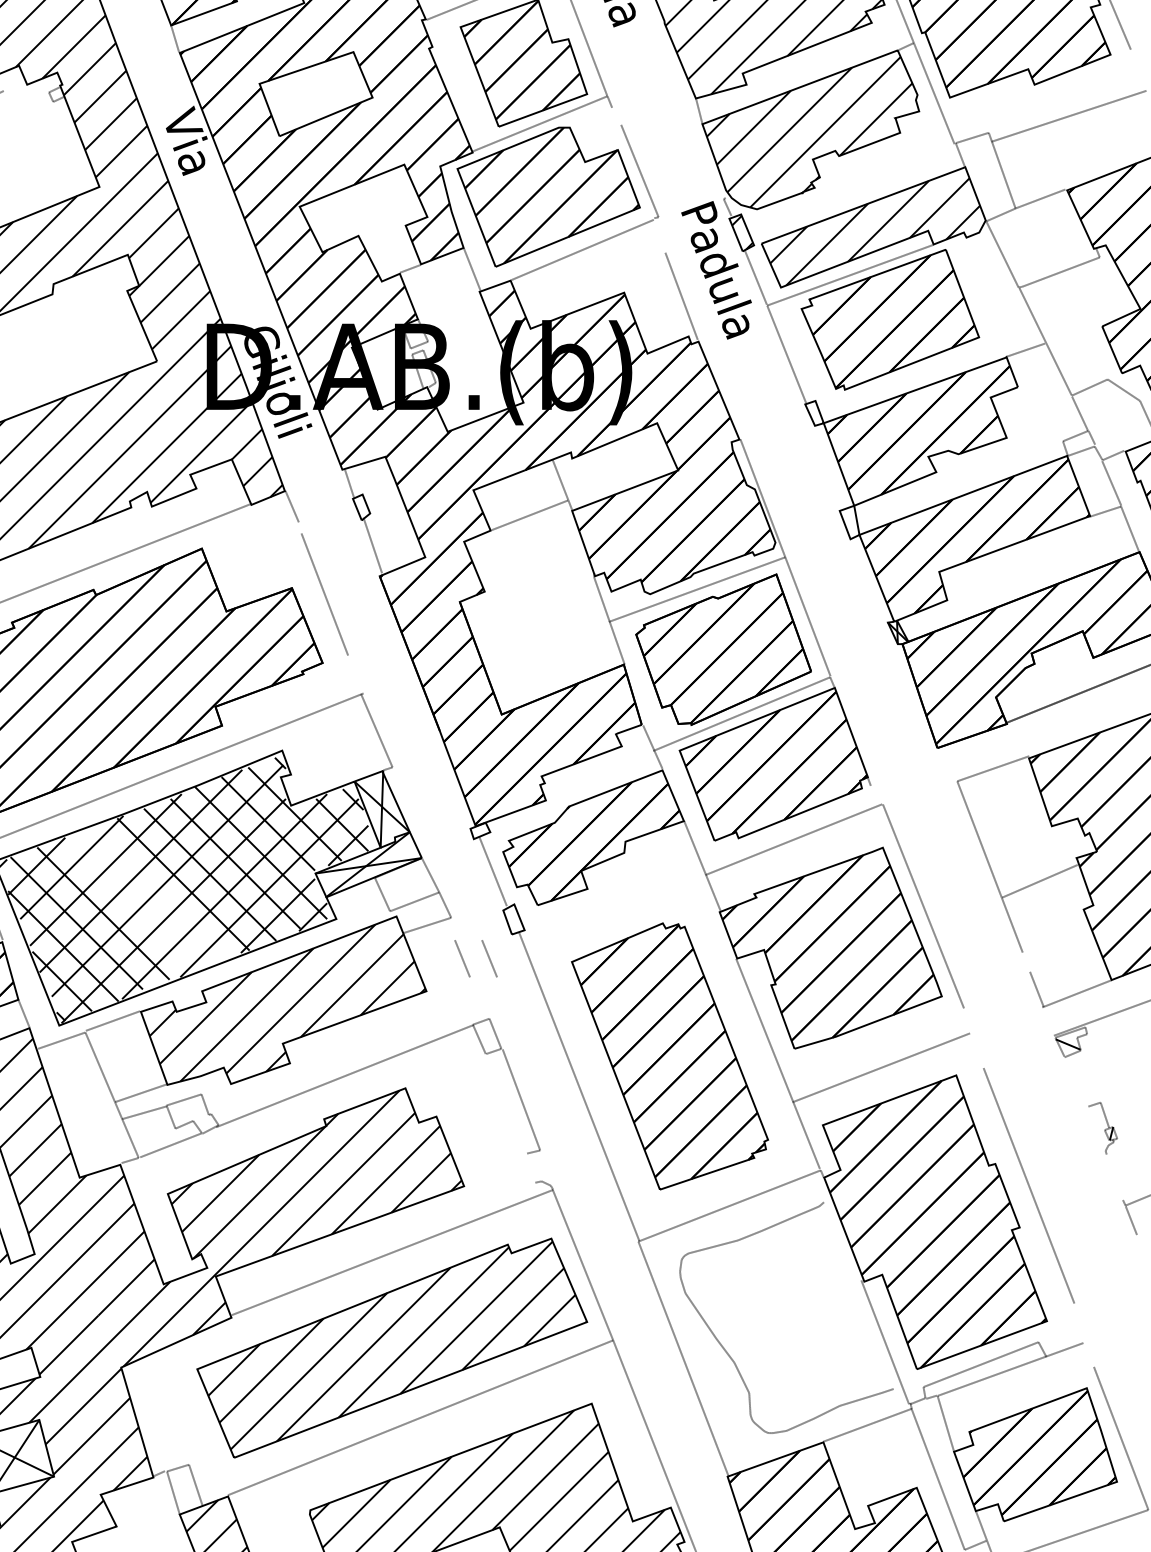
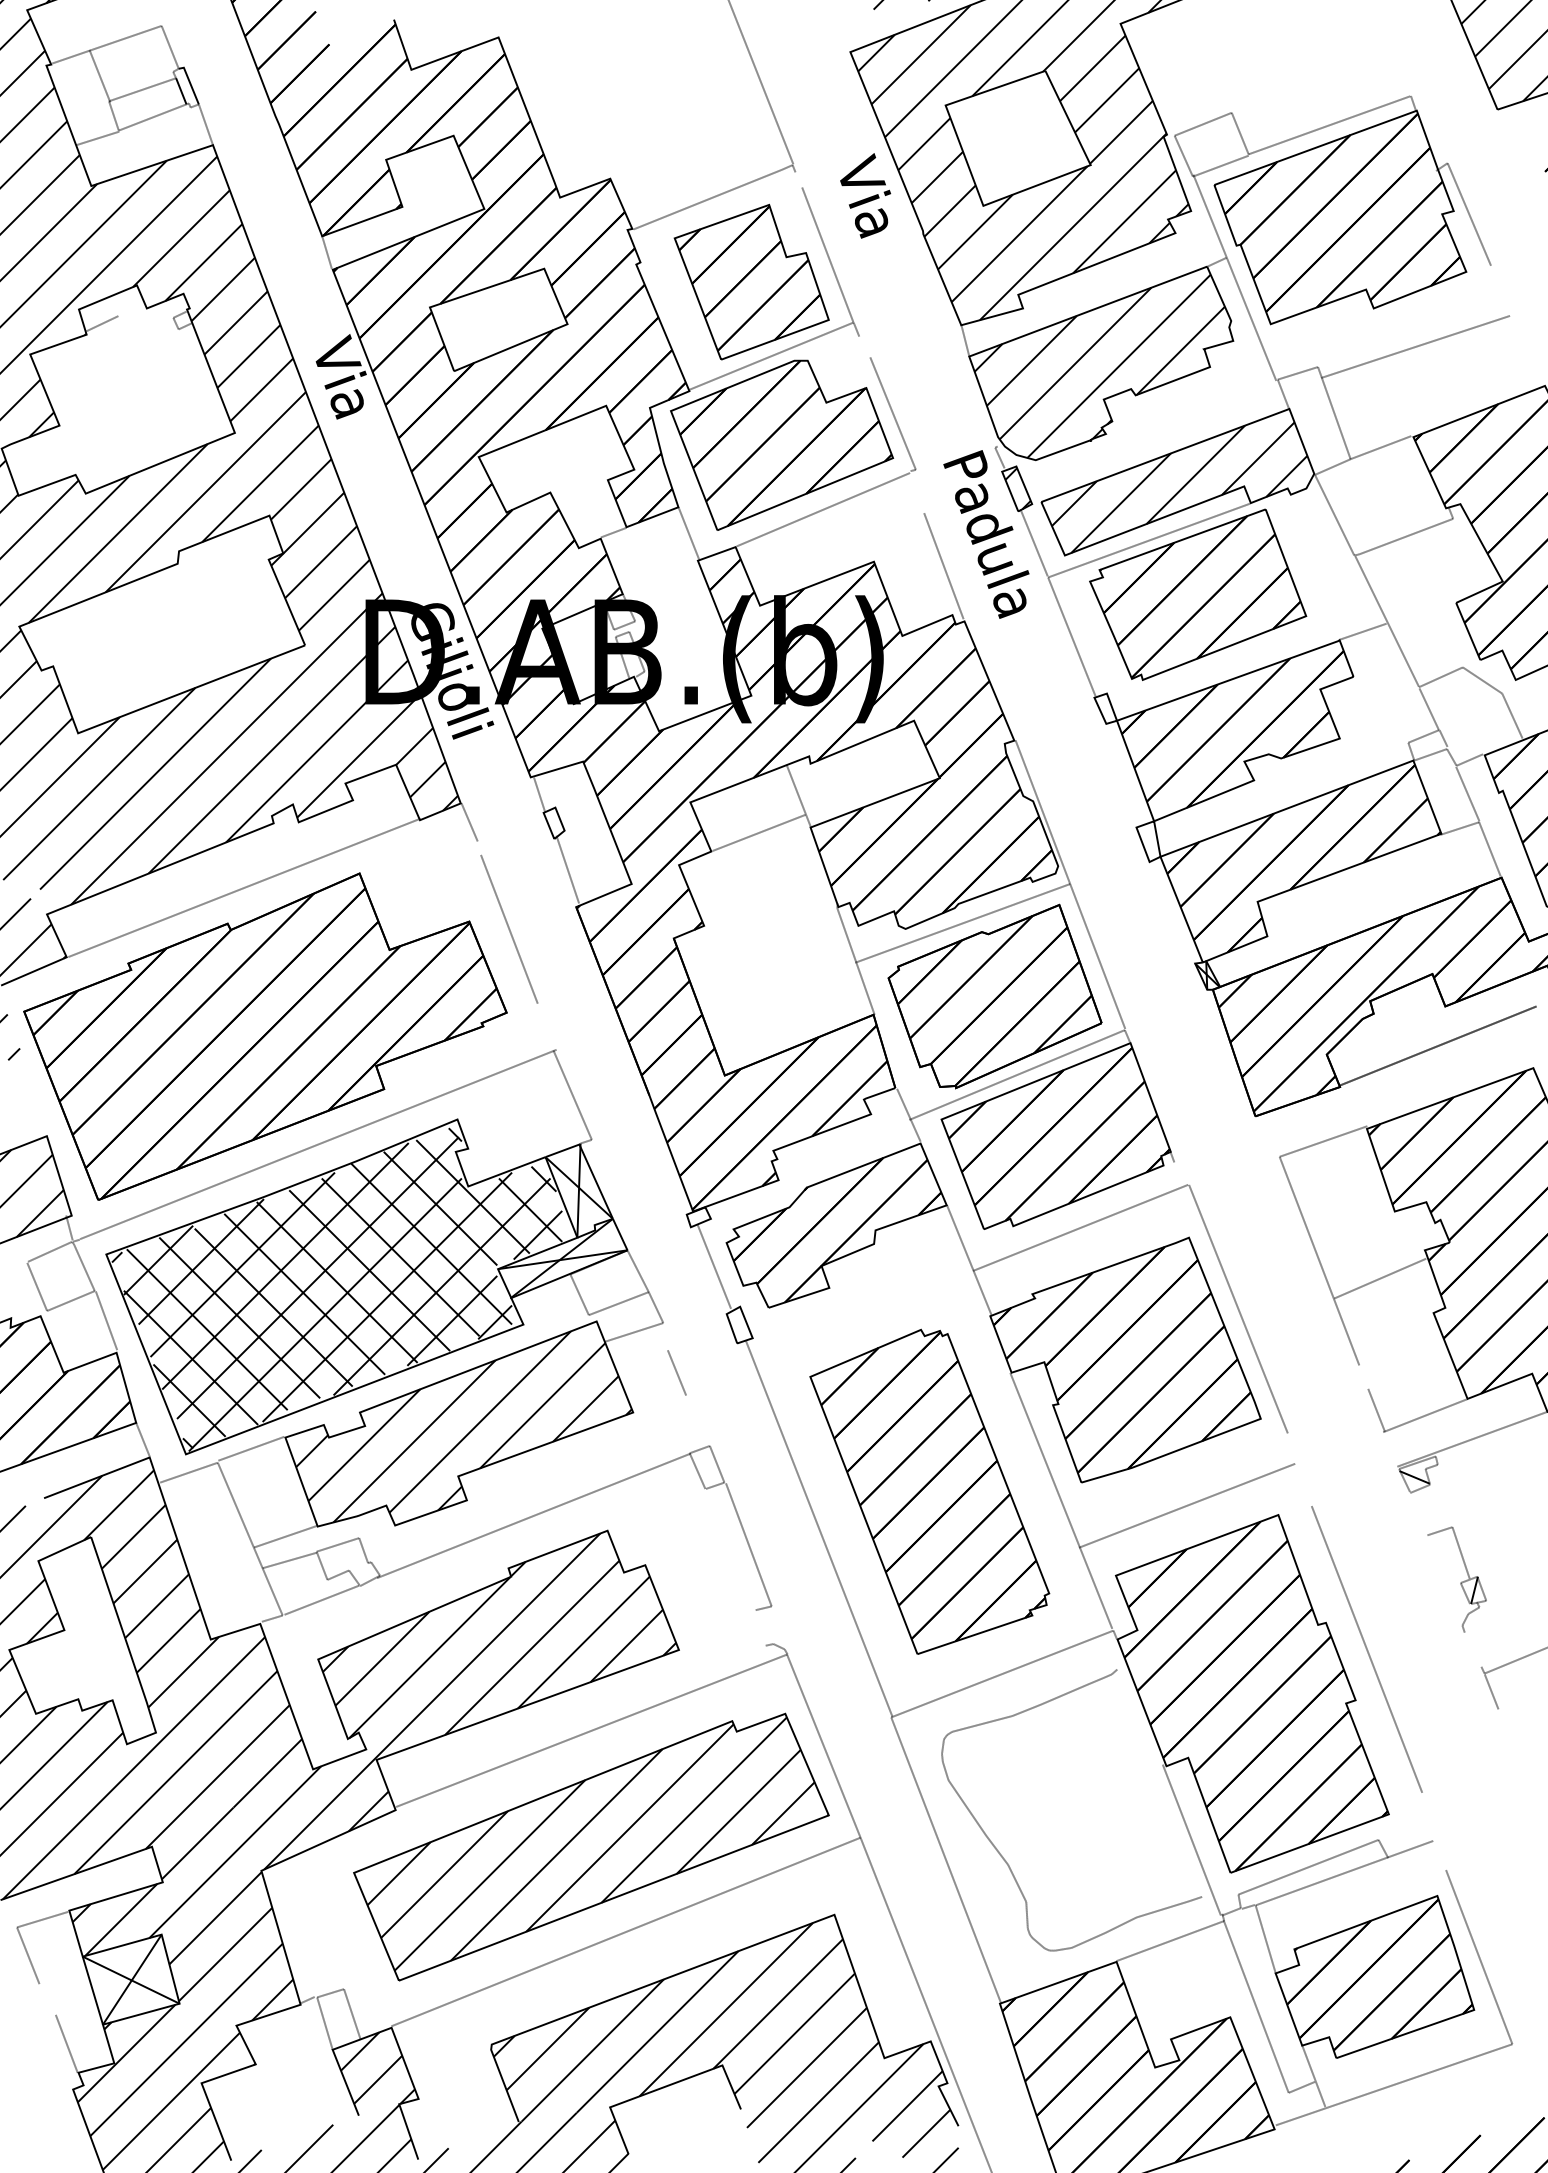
line: (156, 894) -> (304, 1294), added
line: (131, 905) -> (273, 1307), added
line: (489, 958) -> (709, 1372), removed
part: (1102, 1128) -> (1456, 1579), size x1.67

